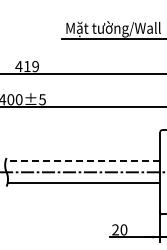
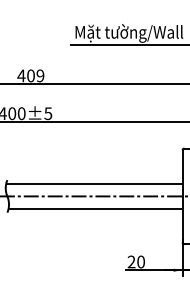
text: (27, 66) -> (31, 75), 419 -> 409
line: (82, 161) -> (93, 184), dashed -> solid

